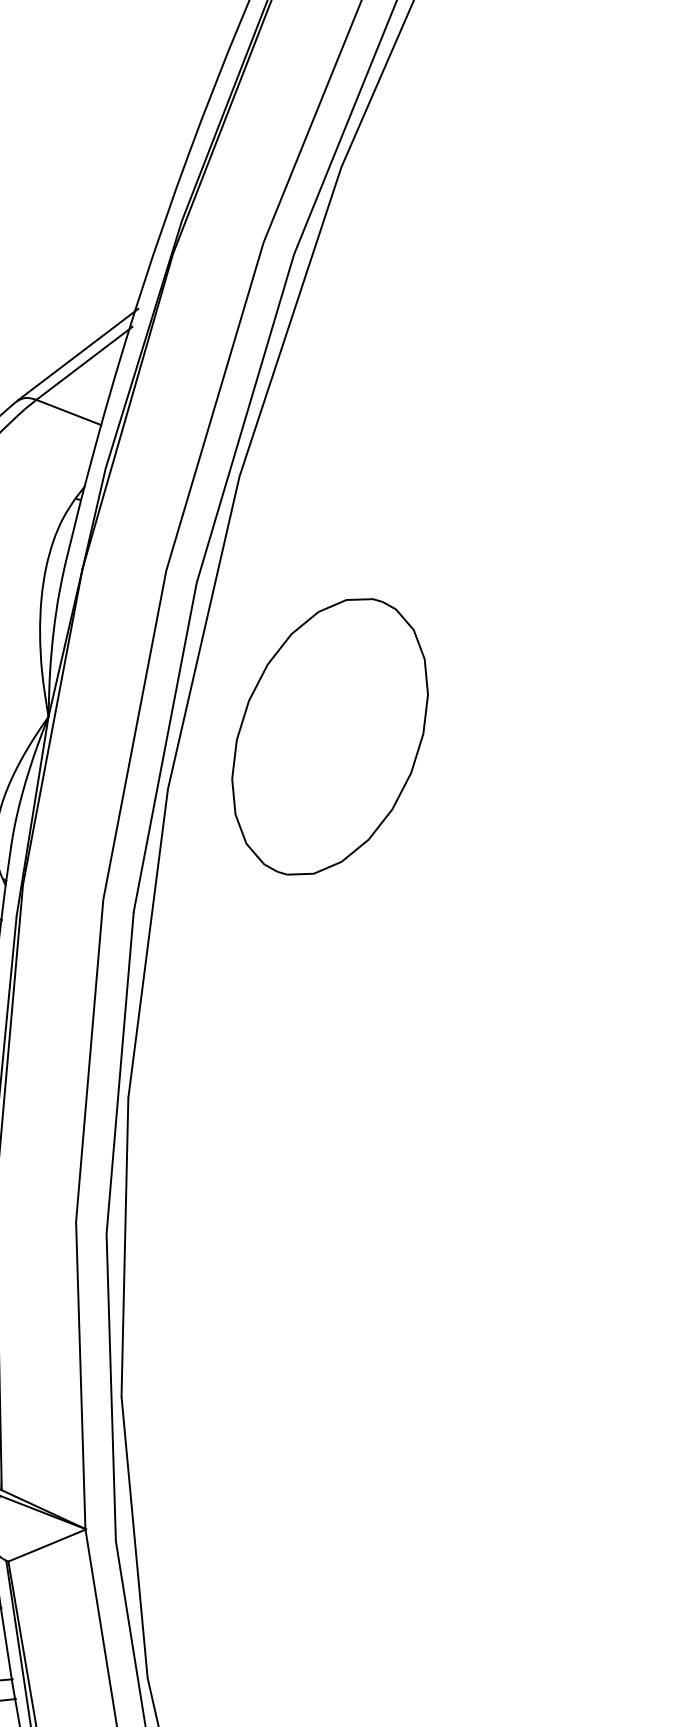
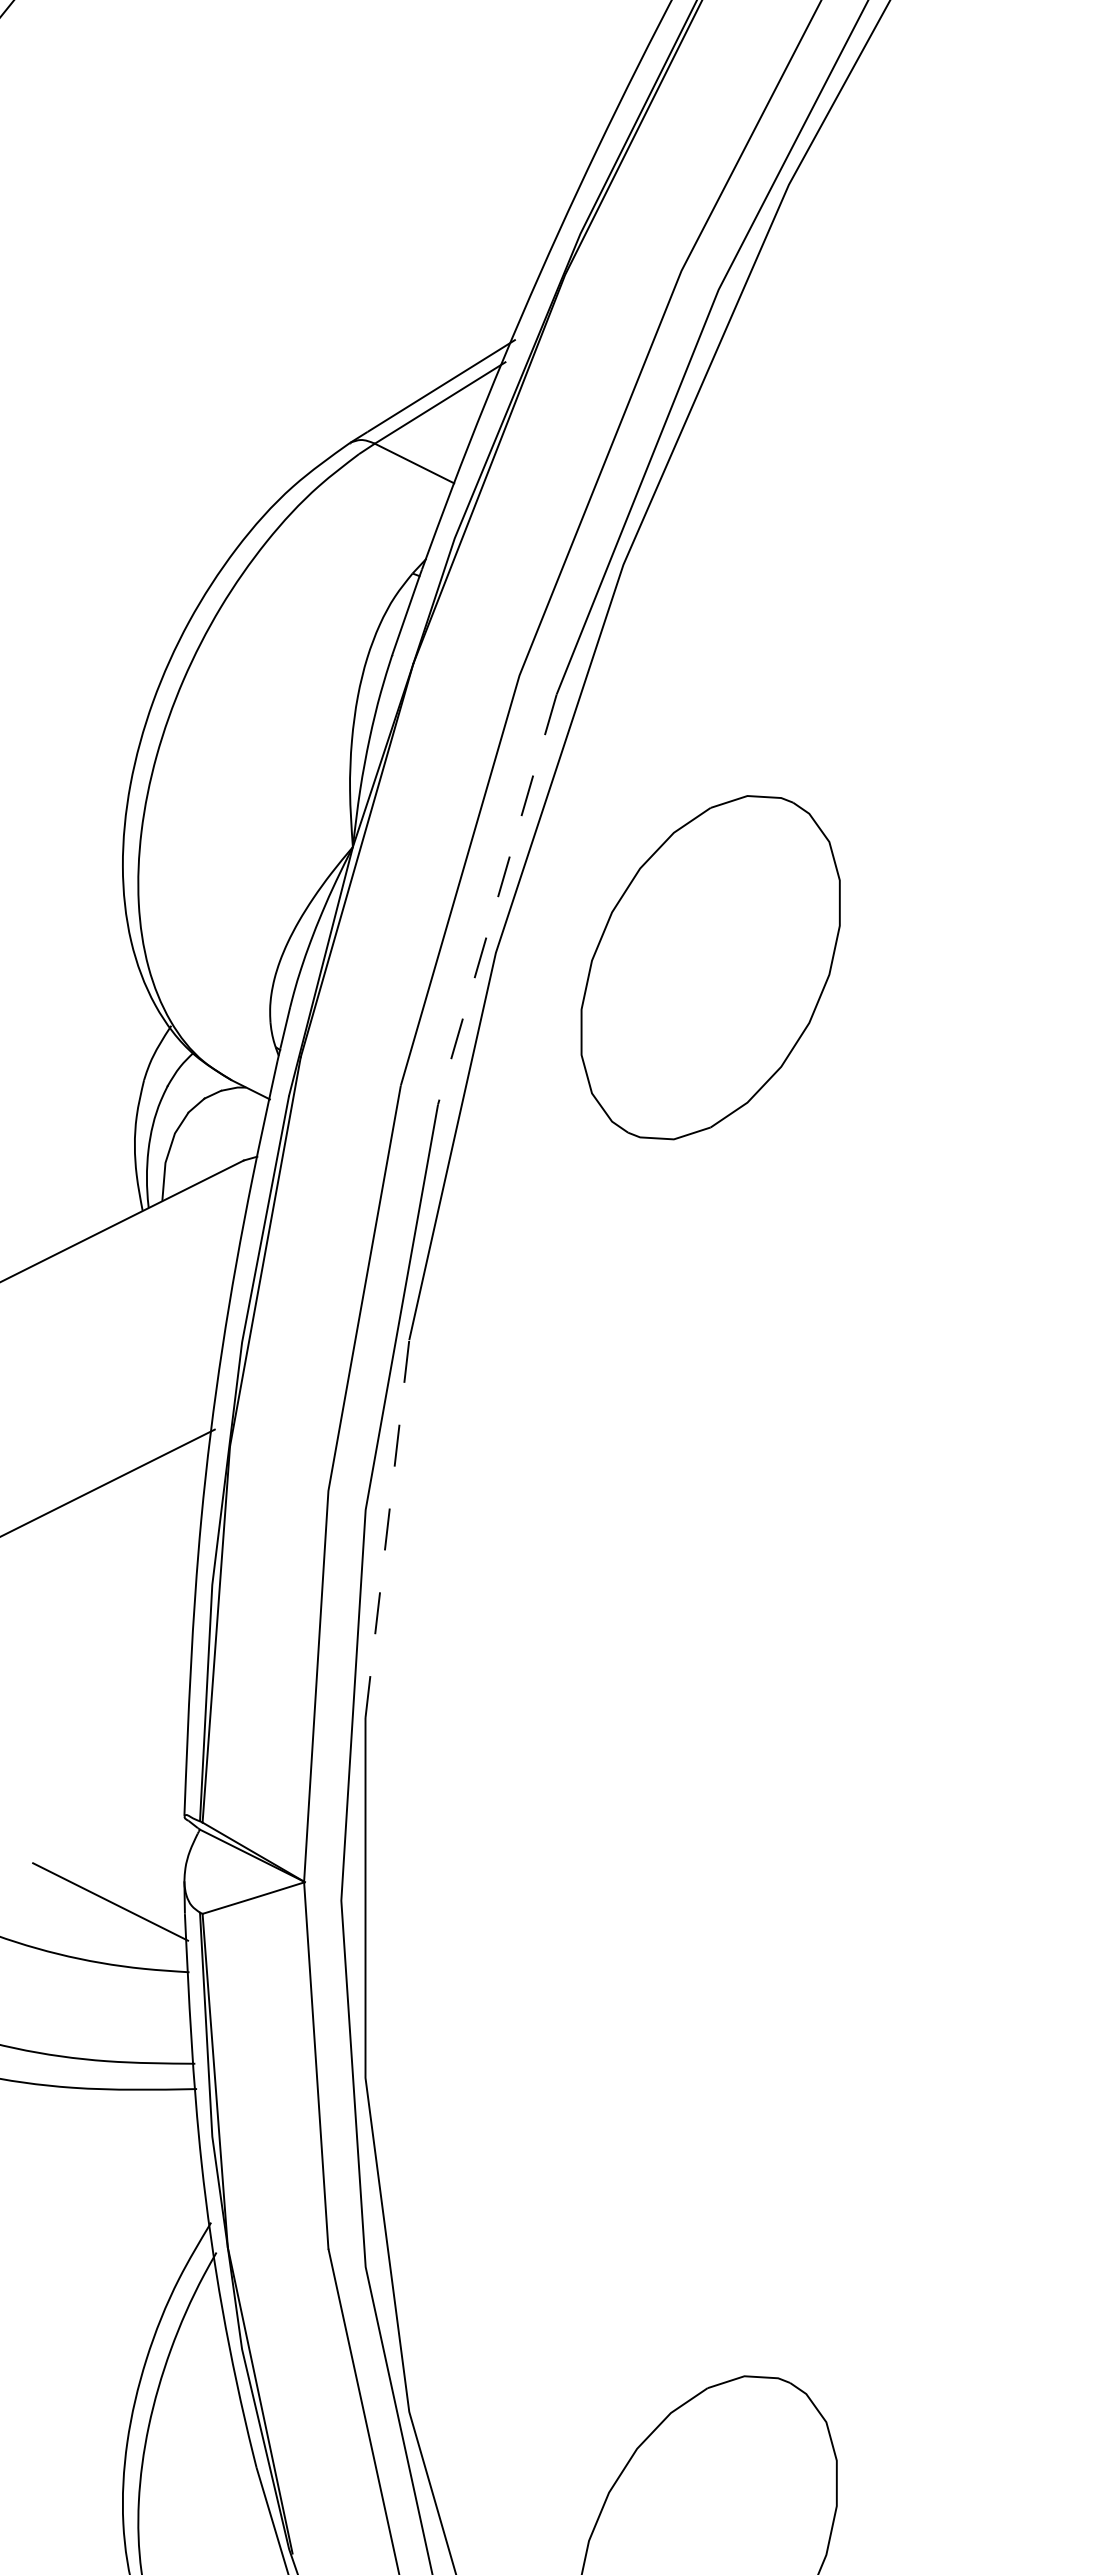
part: (329, 736) -> (710, 967), moved
line: (165, 748) -> (497, 900), solid -> dashed
line: (124, 1246) -> (387, 1528), solid -> dashed

